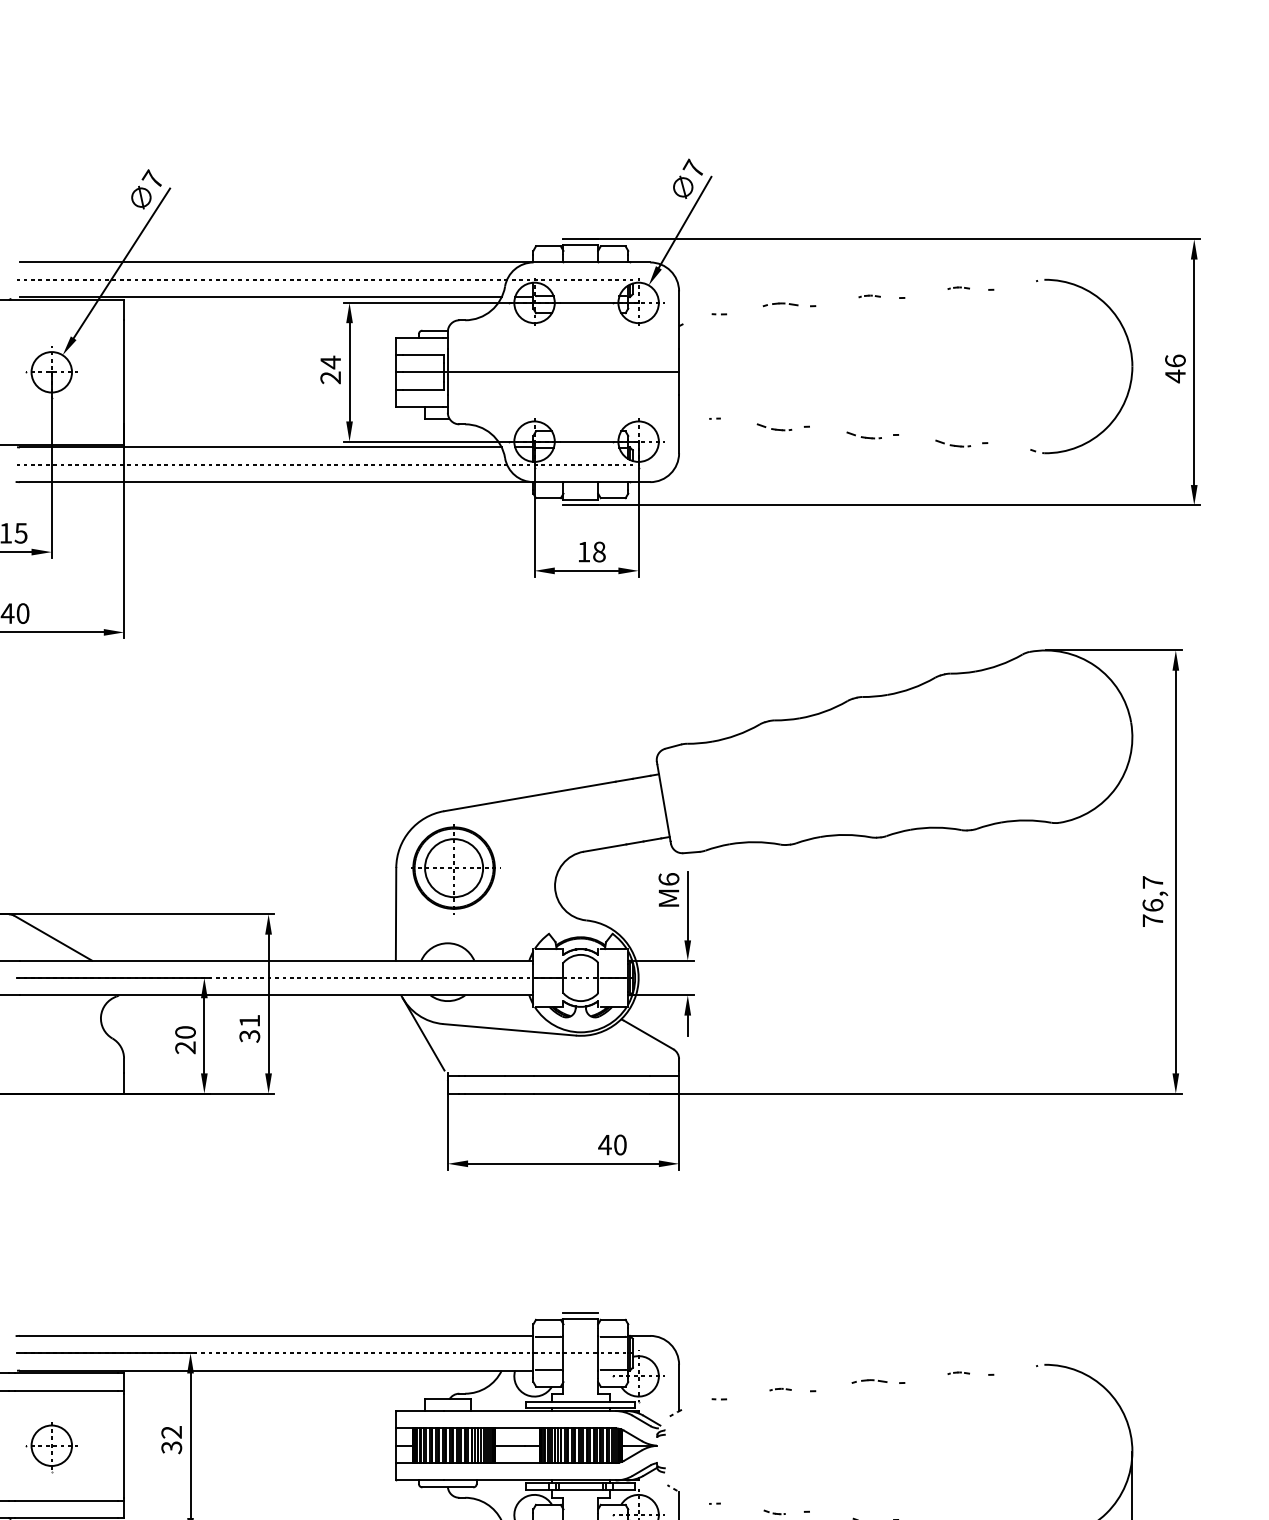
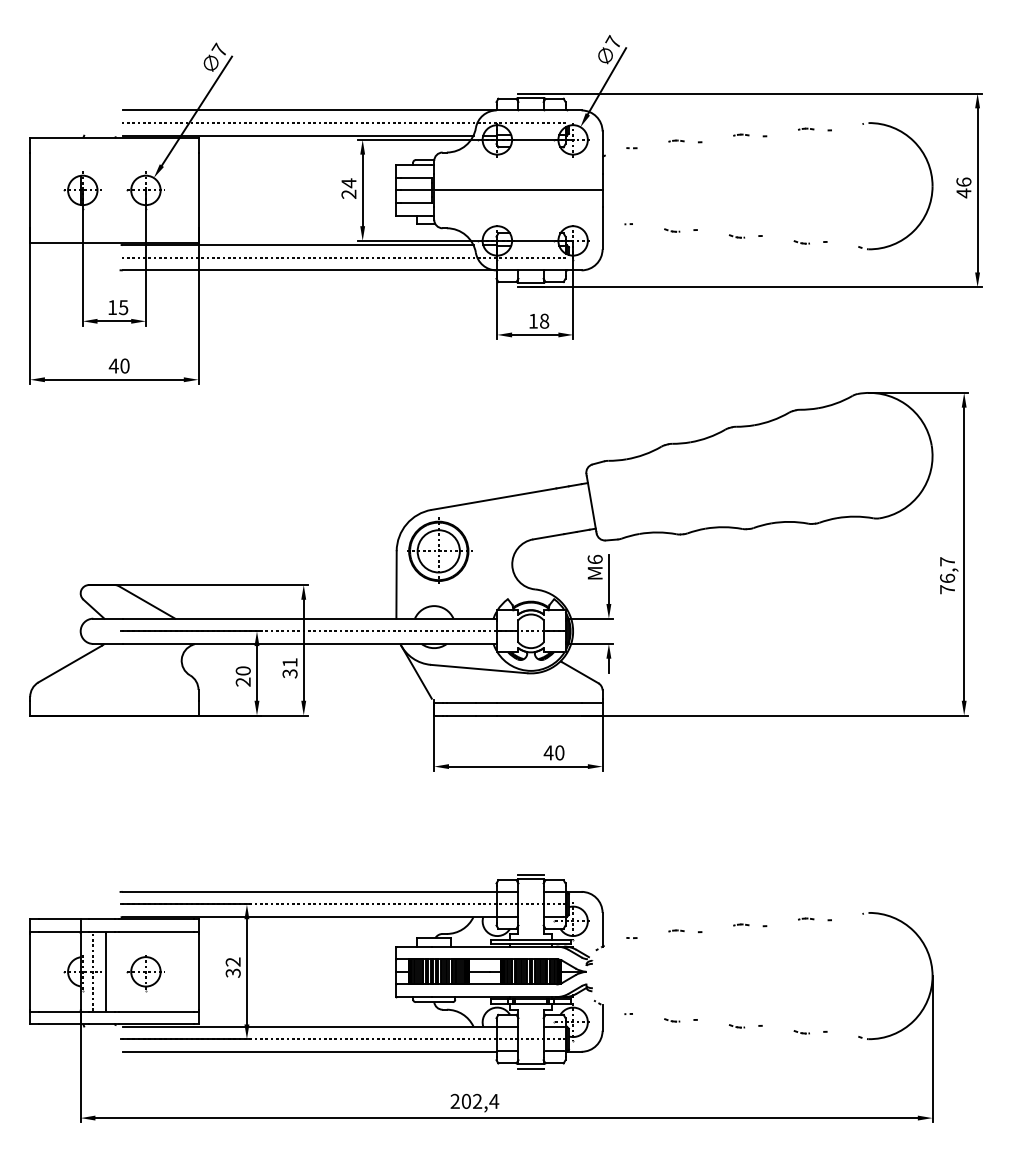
part: (780, 303) -> (676, 140), size x0.62
part: (775, 427) -> (672, 230), size x0.62
part: (863, 435) -> (736, 236), size x0.62
part: (952, 443) -> (801, 242), size x0.62
part: (869, 1380) -> (741, 924), size x0.62

